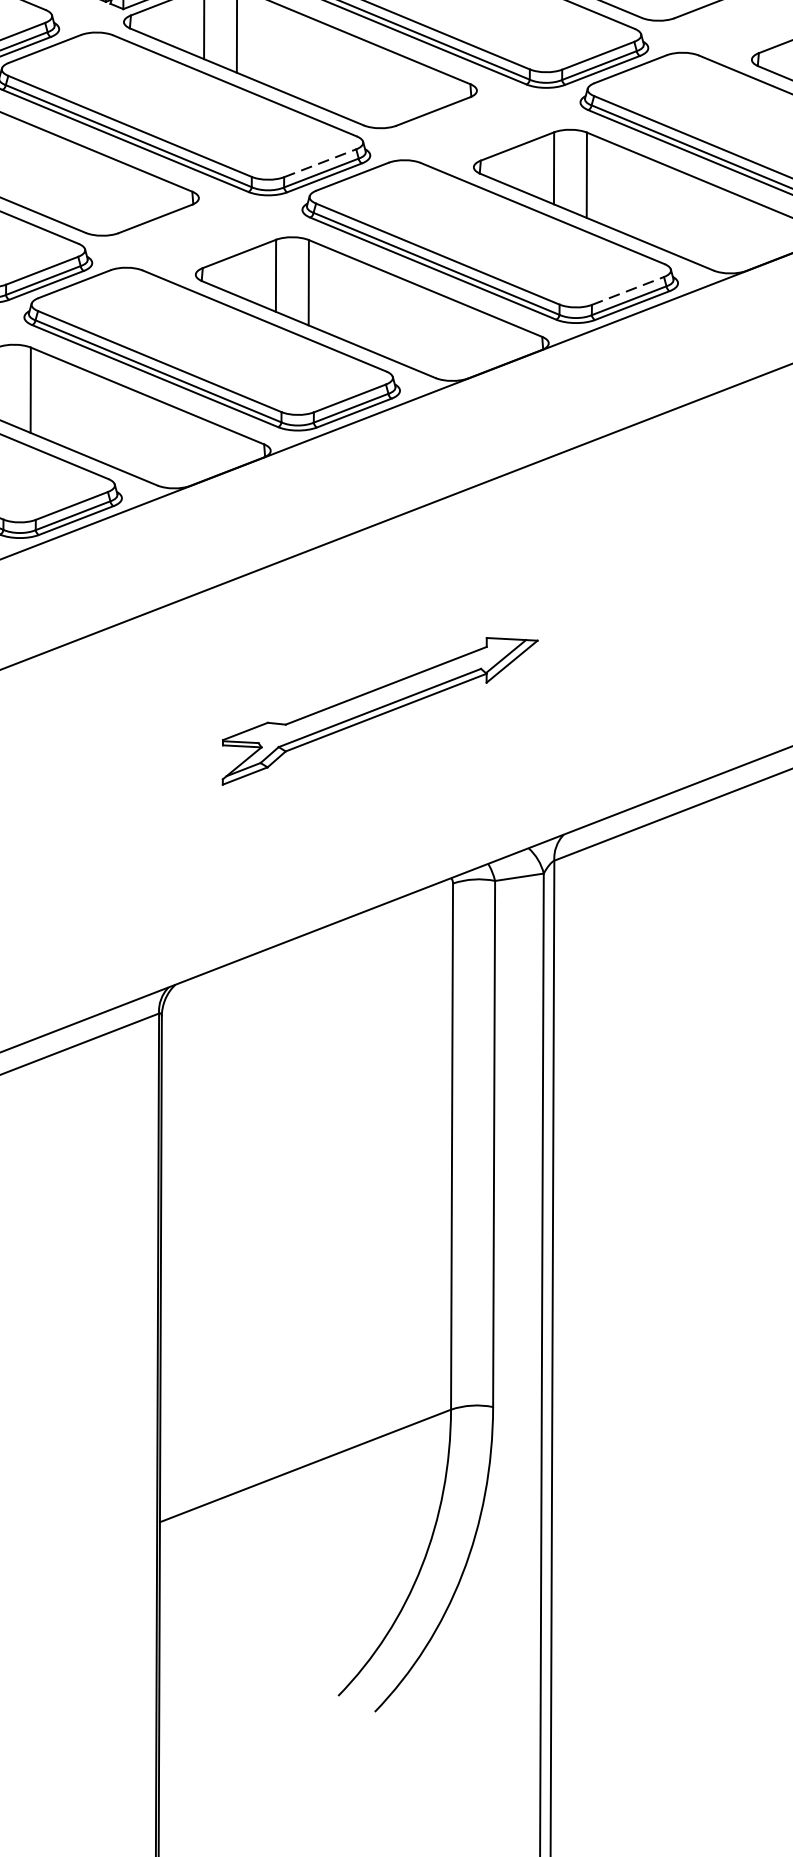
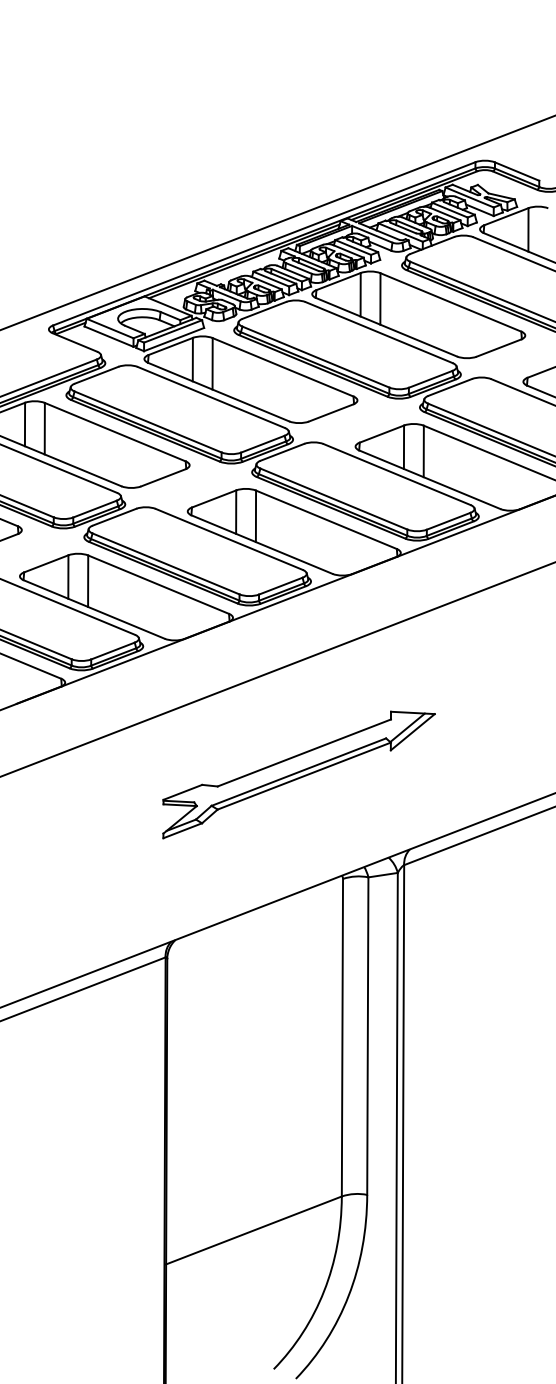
line: (321, 163) -> (263, 444), dashed -> solid
line: (629, 291) -> (449, 521), dashed -> solid
part: (379, 710) -> (298, 774), size x1.43

